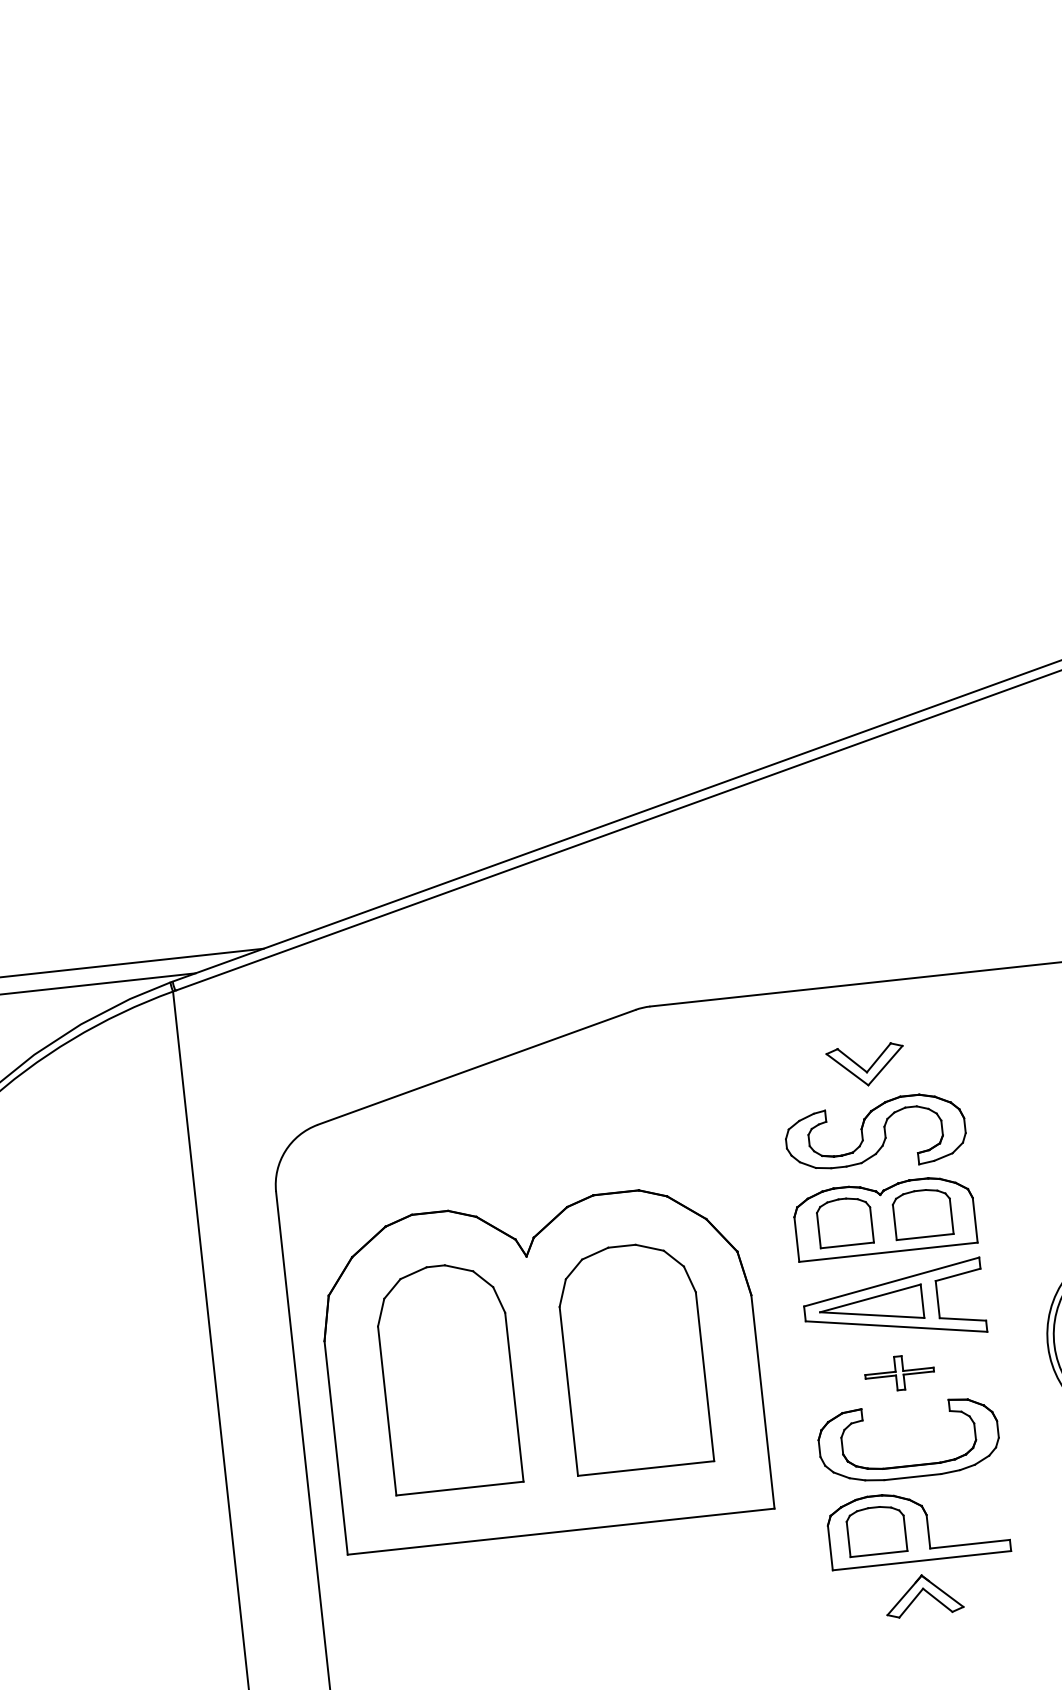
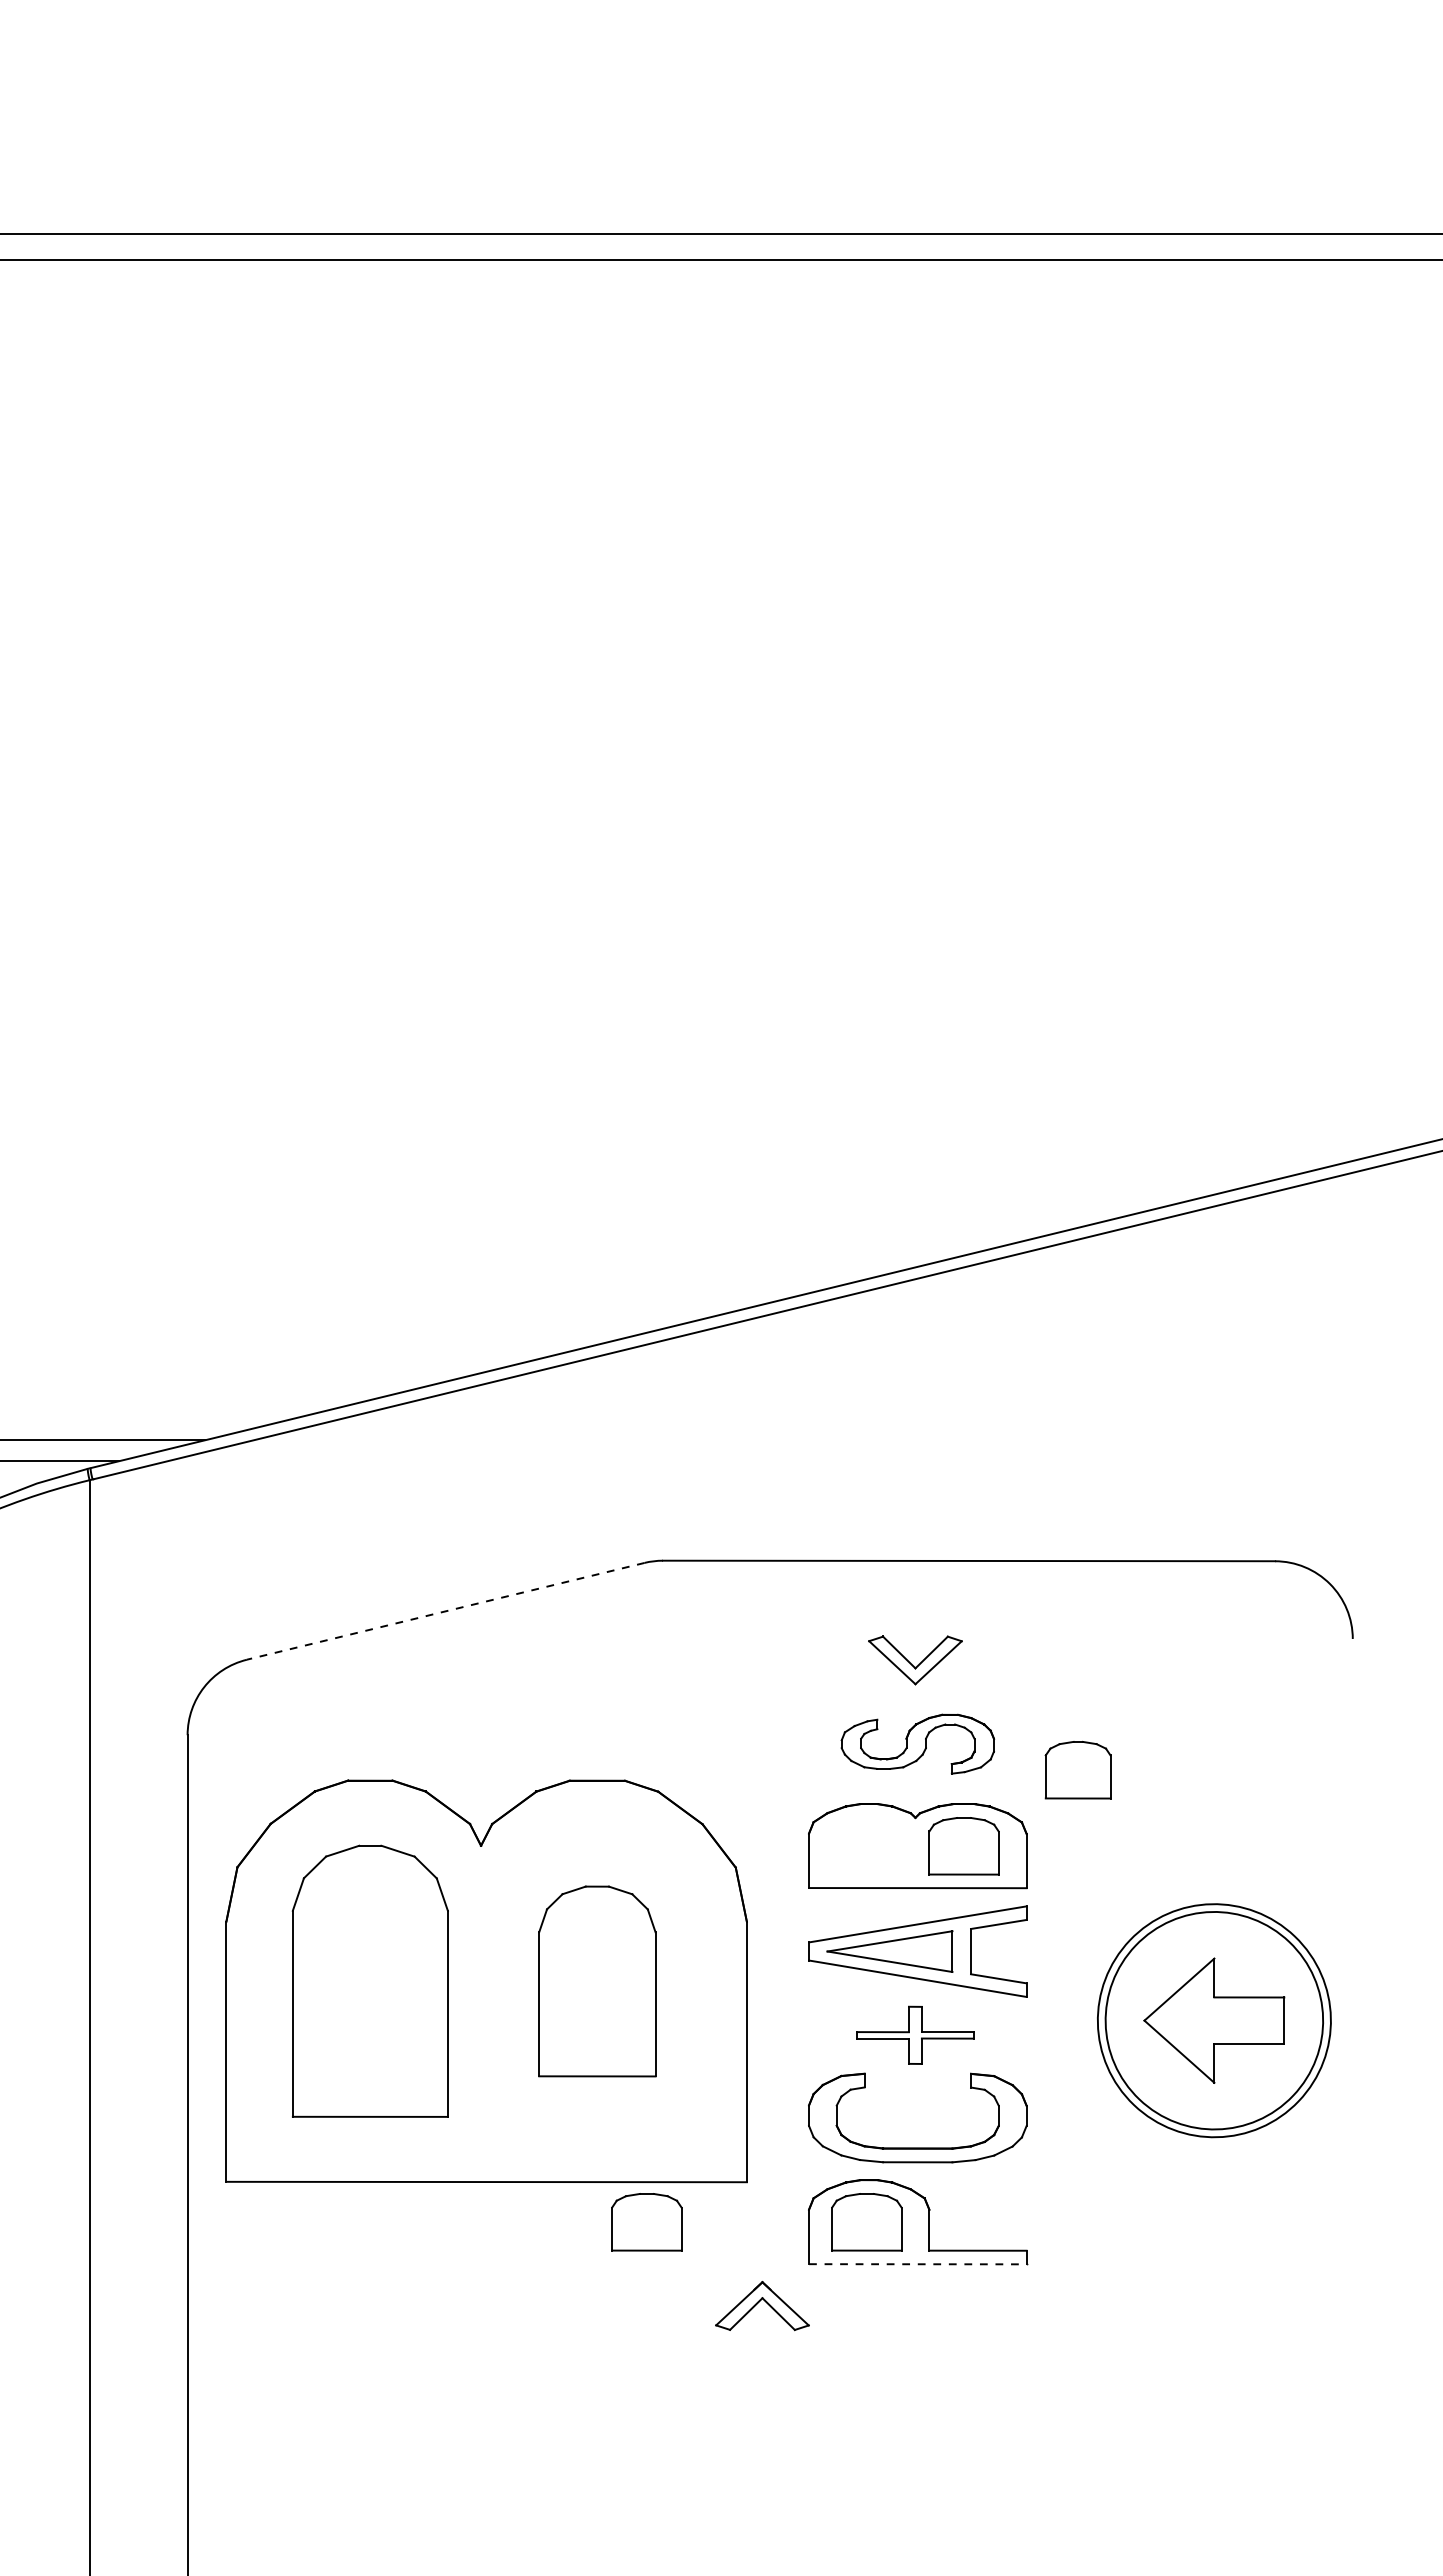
line: (476, 1067) -> (445, 1611), solid -> dashed
part: (875, 1134) -> (917, 1744), size x0.7
part: (844, 1221) -> (1077, 1769), moved
part: (634, 1357) -> (597, 1981), size x0.7
part: (899, 1373) -> (915, 2035), size x1.4
part: (695, 1550) -> (646, 2222), added
line: (921, 1560) -> (917, 2264), solid -> dashed
part: (923, 1595) -> (762, 2306), moved

